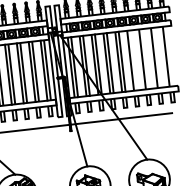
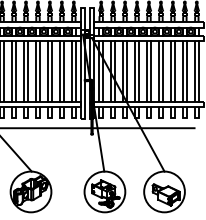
line: (169, 56) -> (198, 71), added
line: (157, 57) -> (186, 71), added
line: (145, 59) -> (174, 71), added
line: (133, 60) -> (162, 71), added

